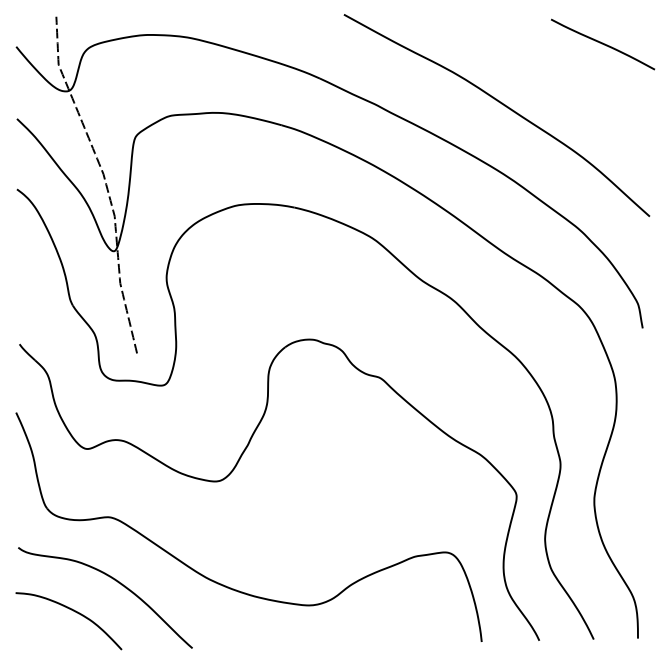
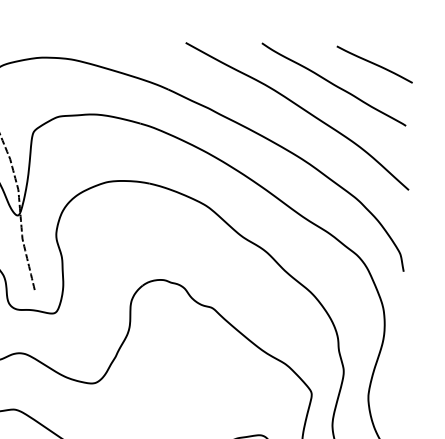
curve: (547, 71) -> (334, 84), added

